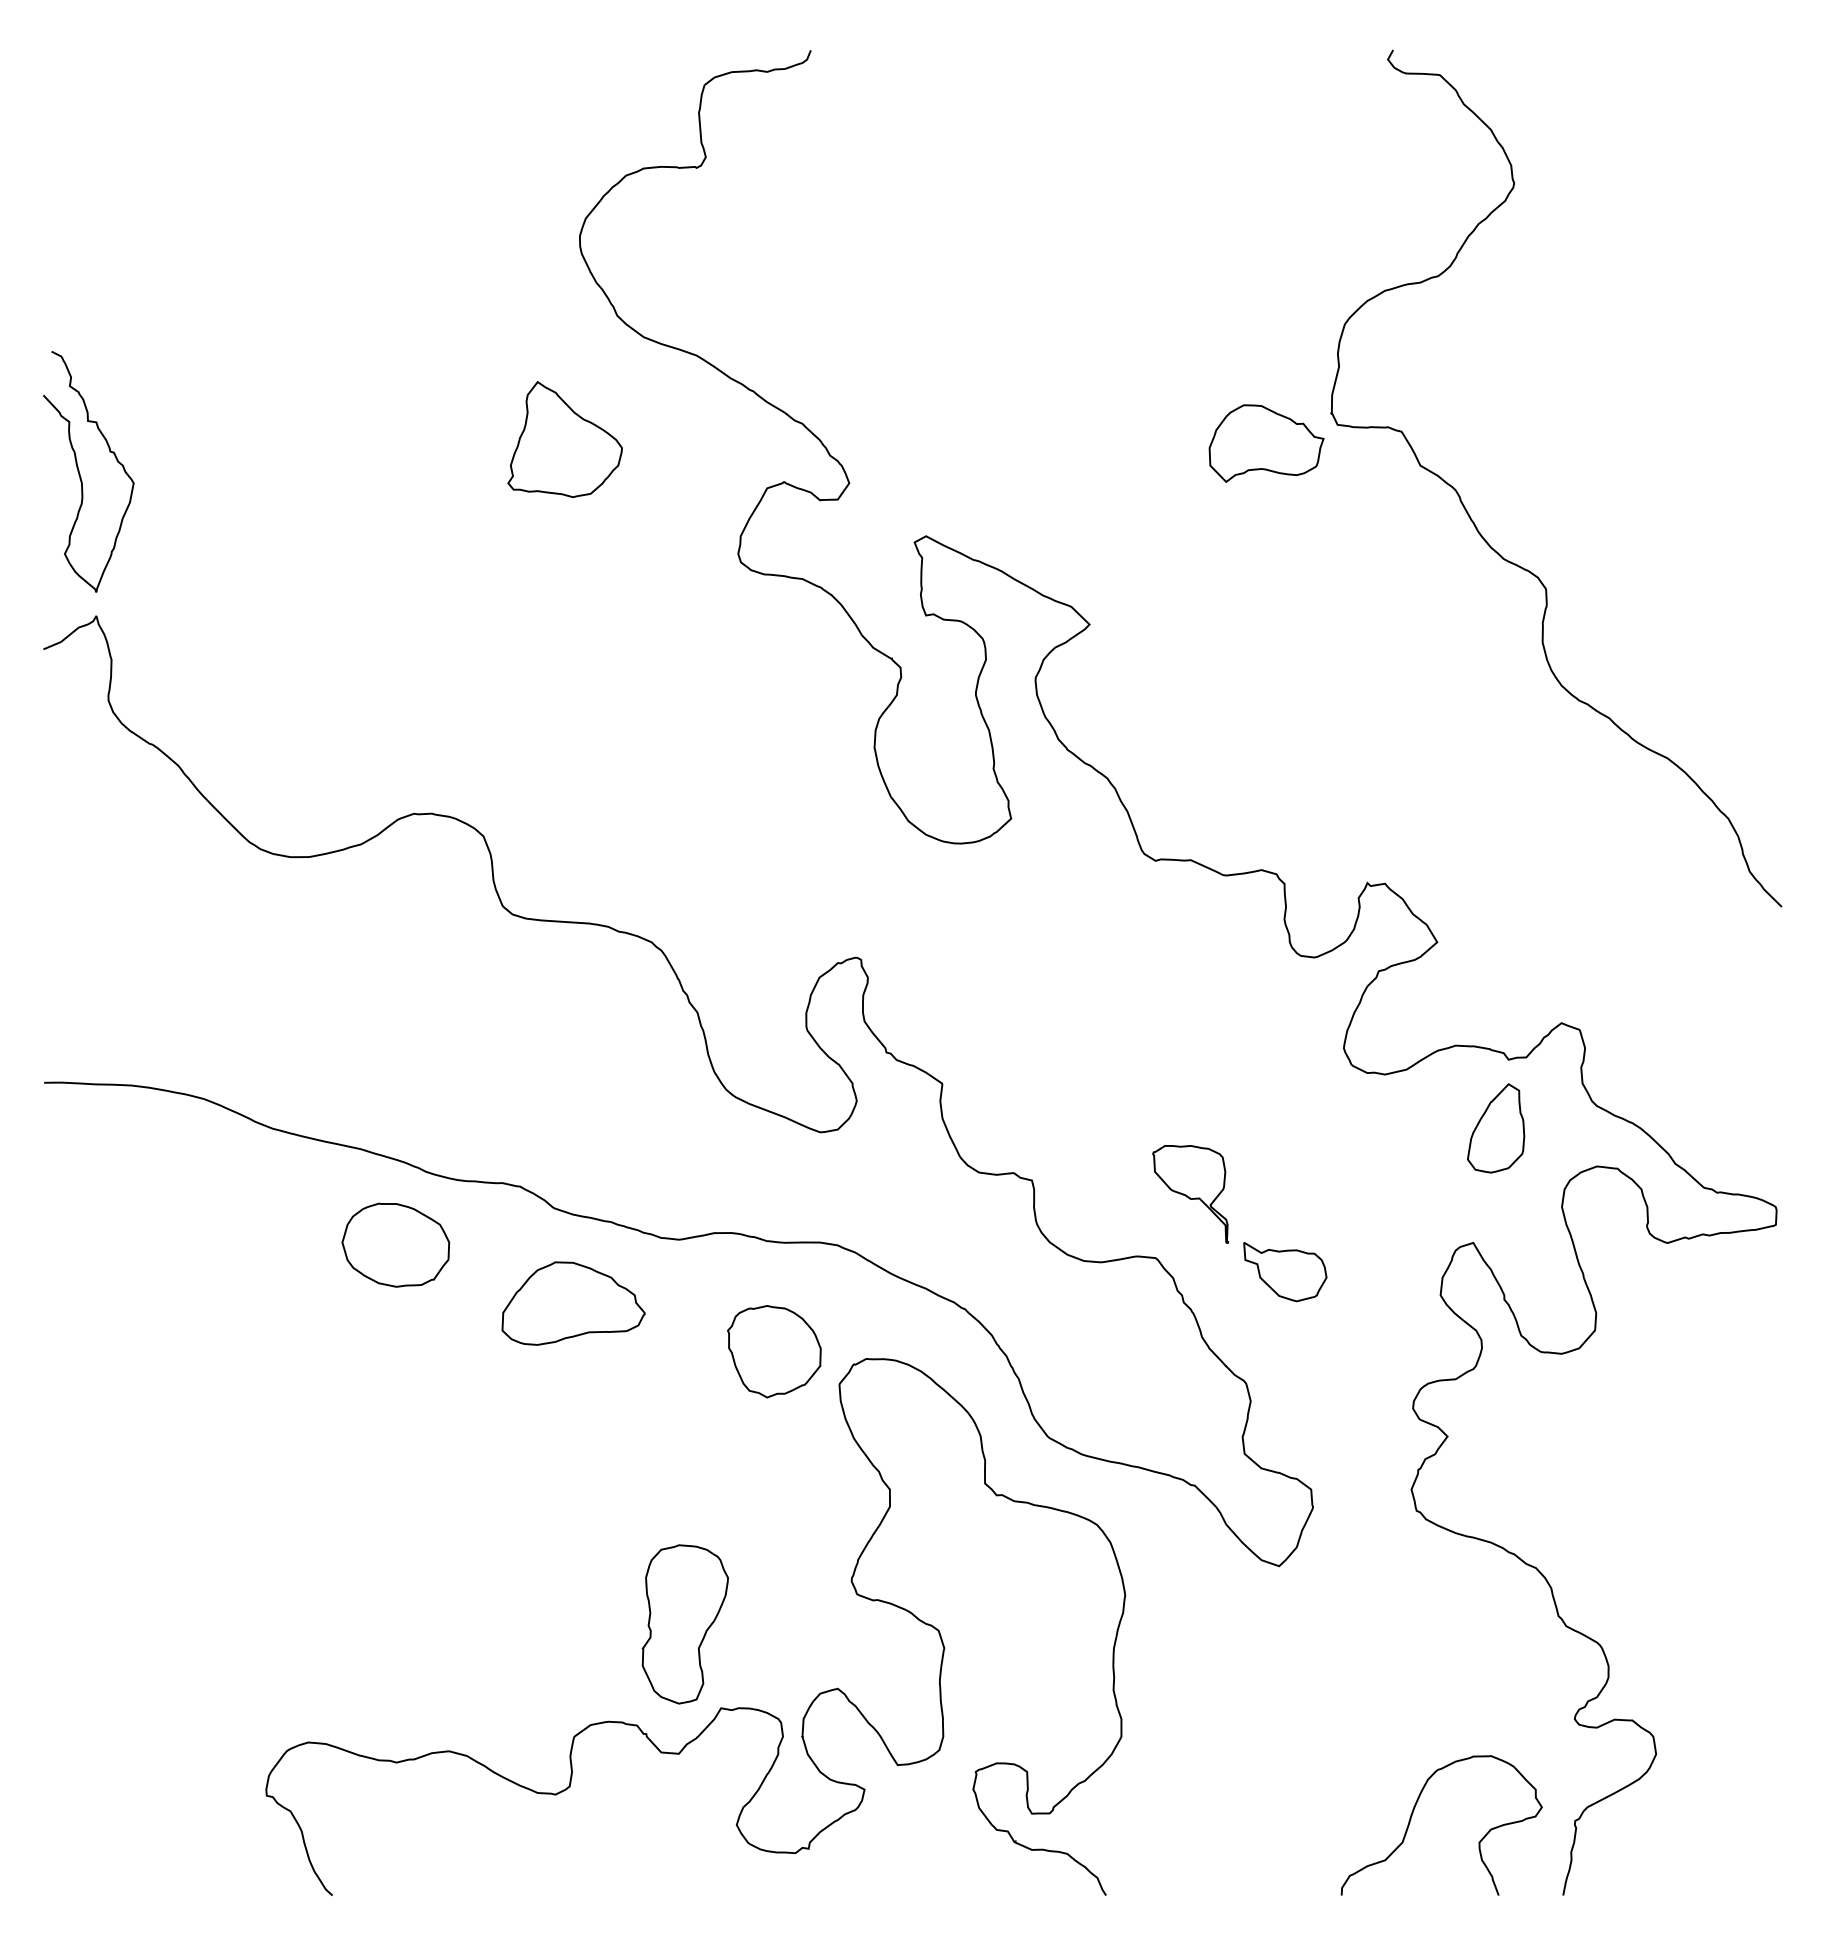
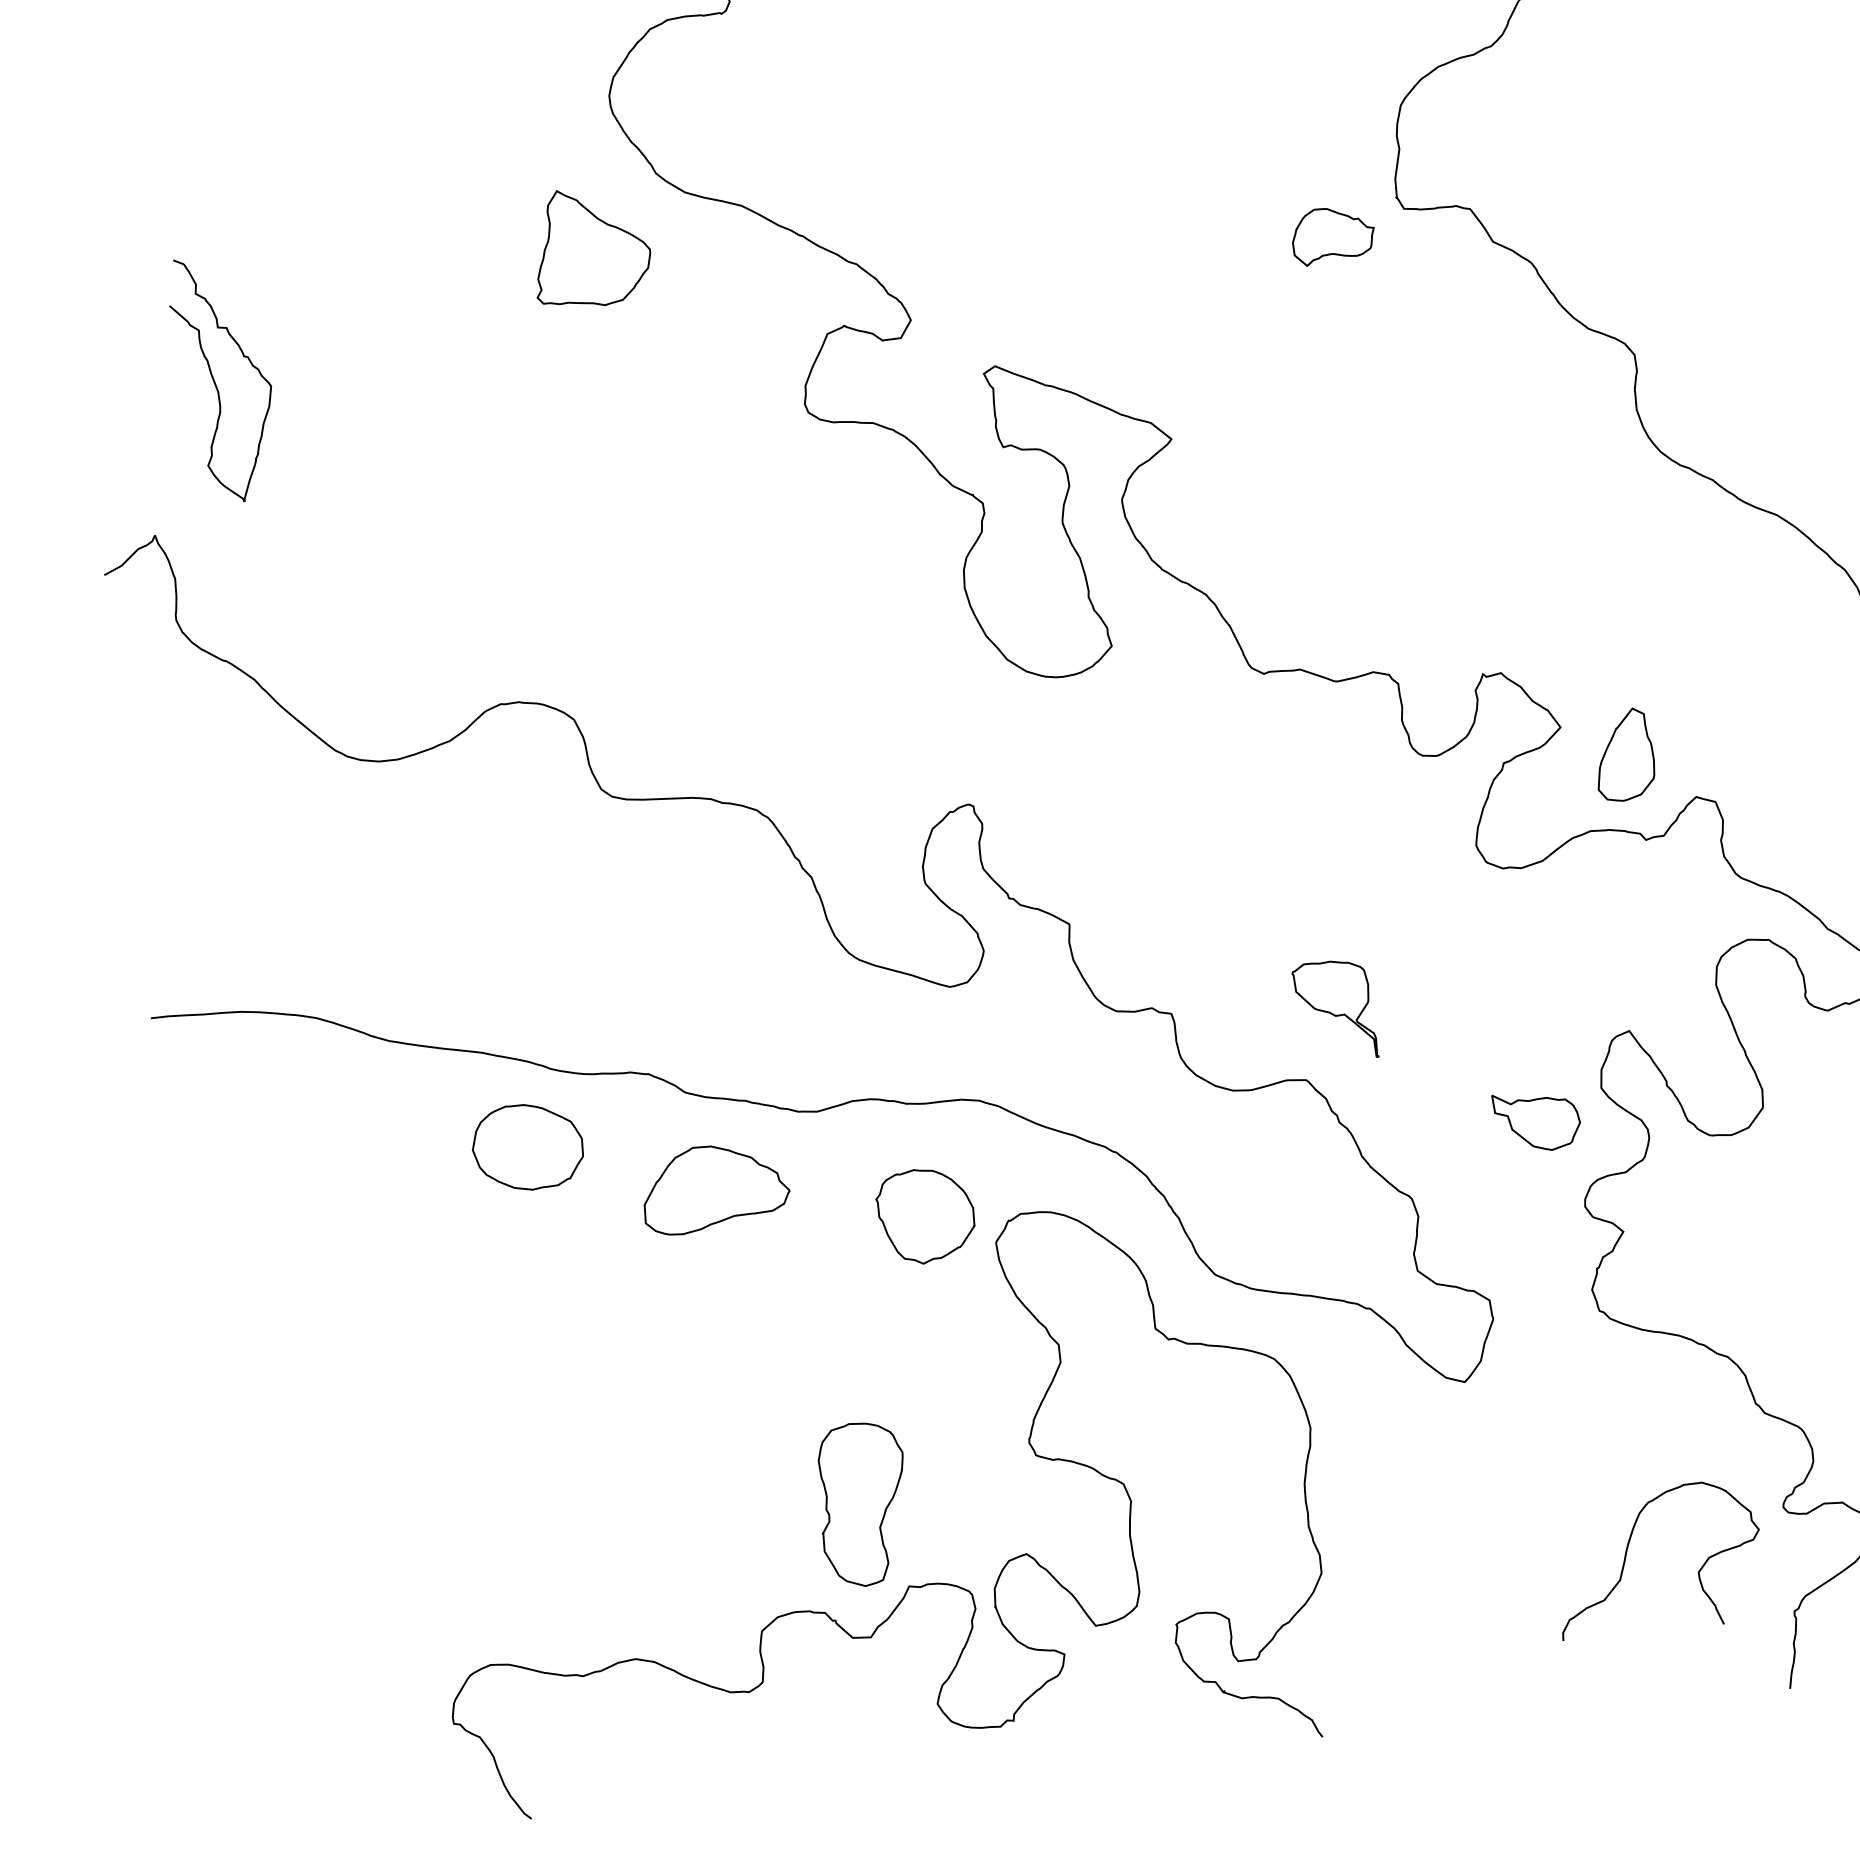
part: (564, 439) -> (590, 247), moved
part: (1266, 443) -> (1333, 235), size x0.7
curve: (80, 473) -> (215, 381), moved
part: (1496, 1128) -> (1624, 755), moved
part: (1285, 1272) -> (1537, 1121), moved
curve: (1412, 1816) -> (1627, 1552), moved

